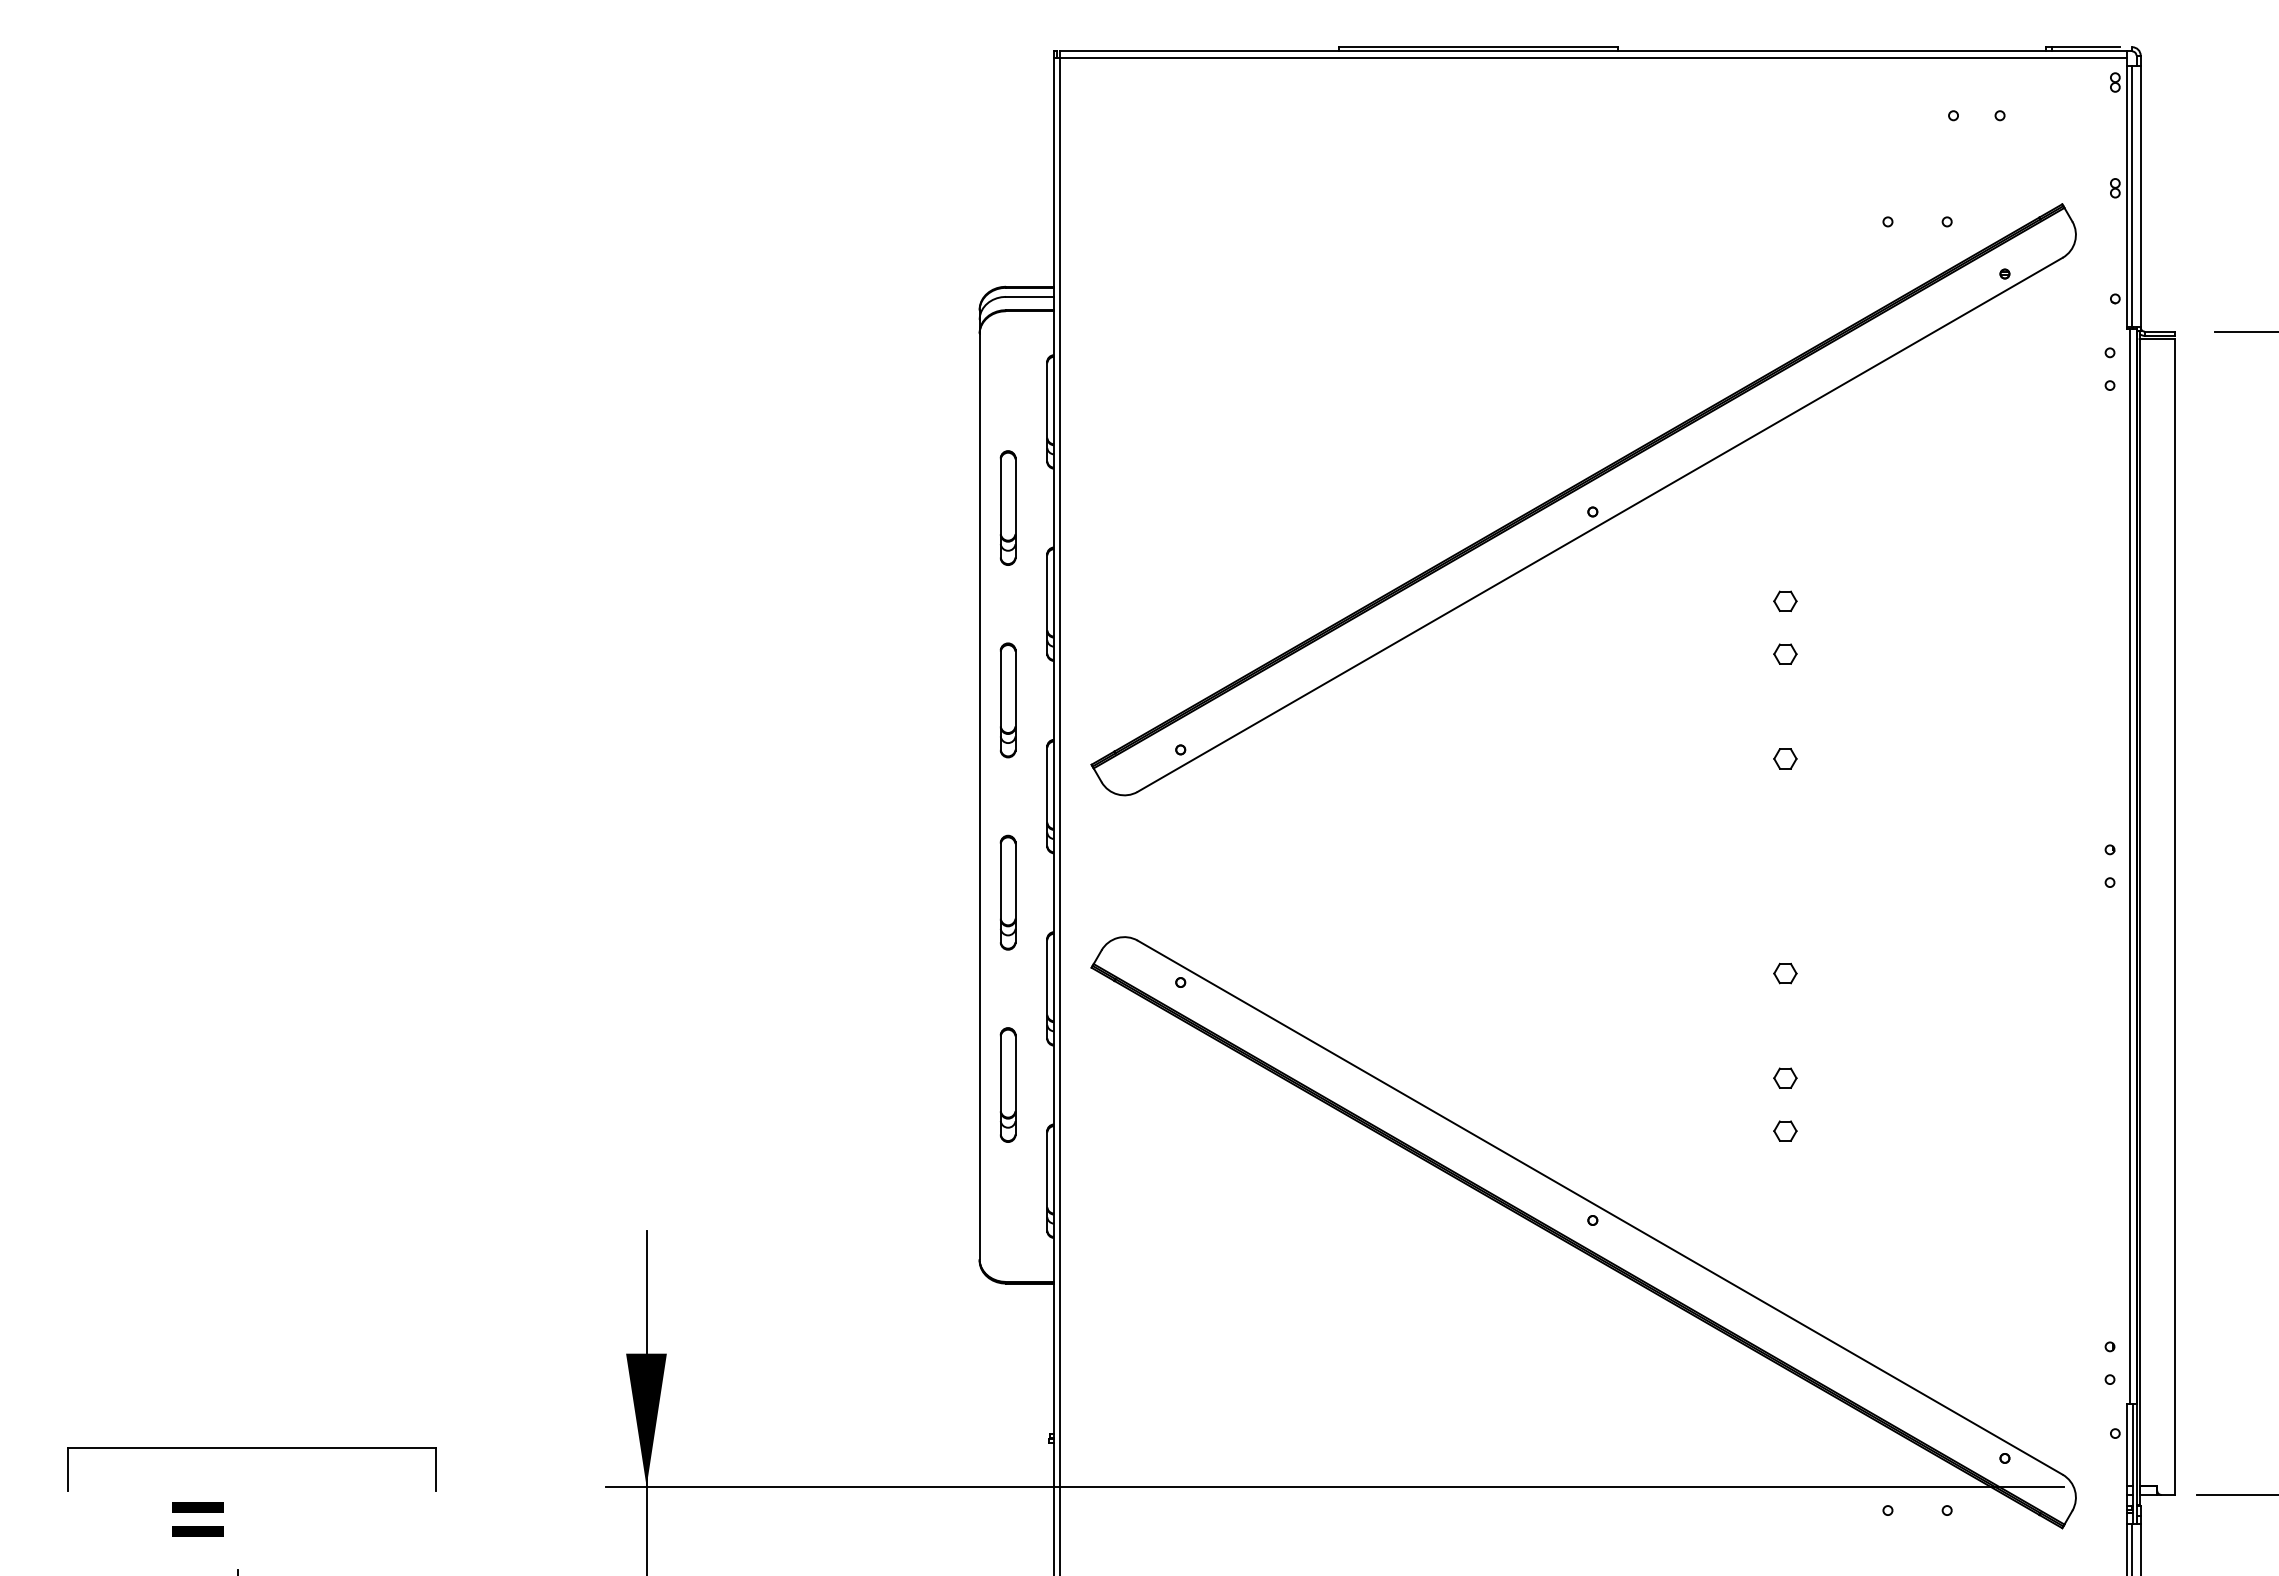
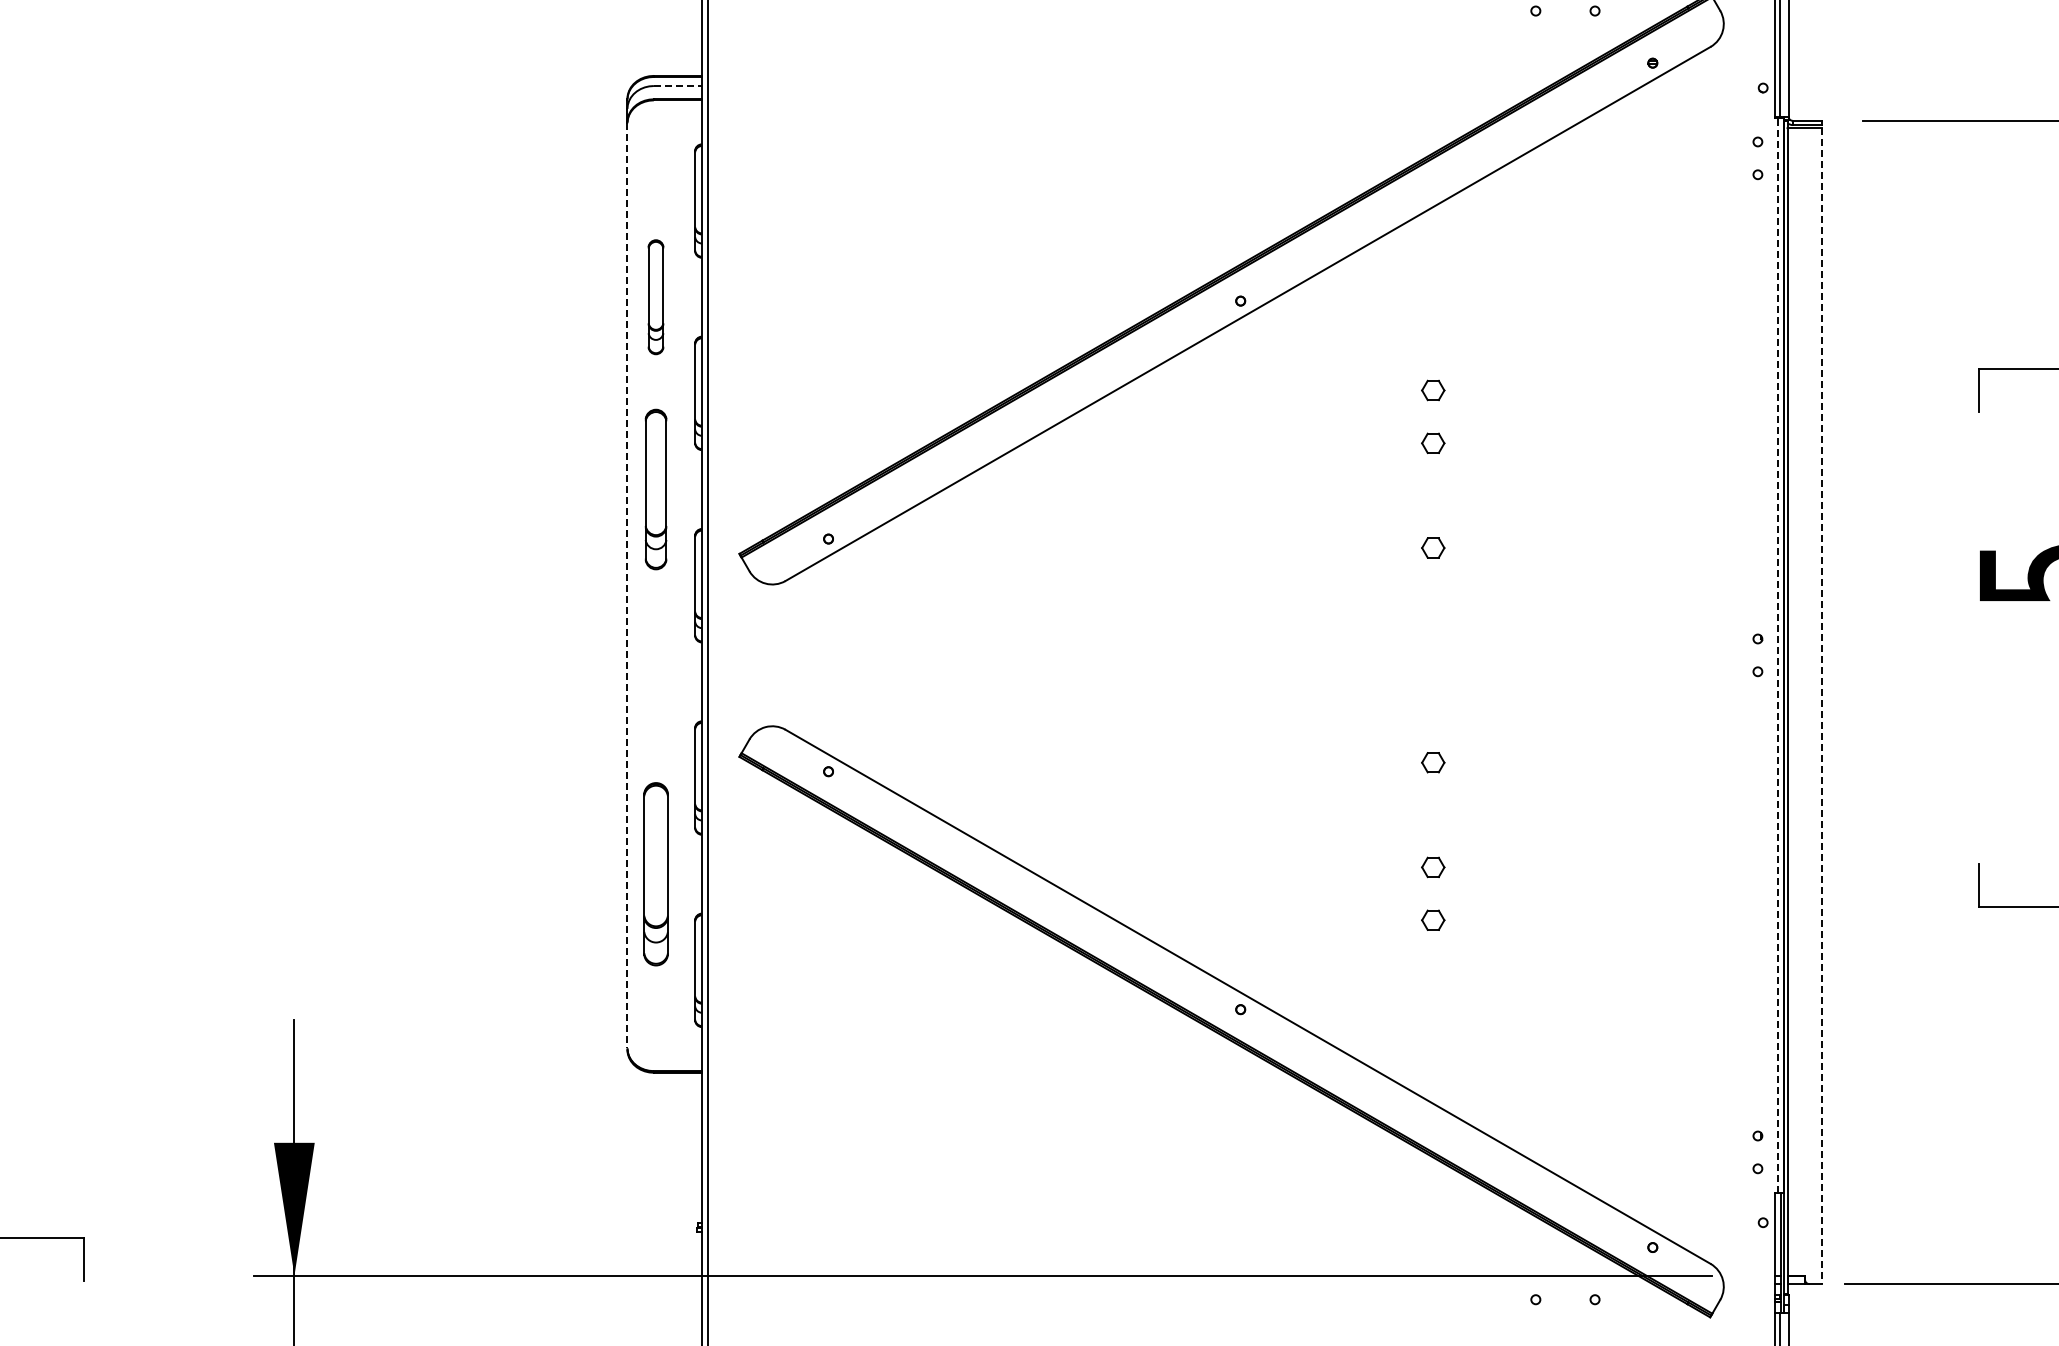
line: (1029, 296) -> (677, 85), solid -> dashed
part: (1007, 700) -> (655, 489), size x1.4
line: (979, 797) -> (627, 586), solid -> dashed
line: (2130, 866) -> (1778, 655), solid -> dashed
part: (1007, 892) -> (655, 681), removed
line: (2174, 917) -> (1822, 706), solid -> dashed
part: (1007, 1084) -> (655, 873), size x1.6

